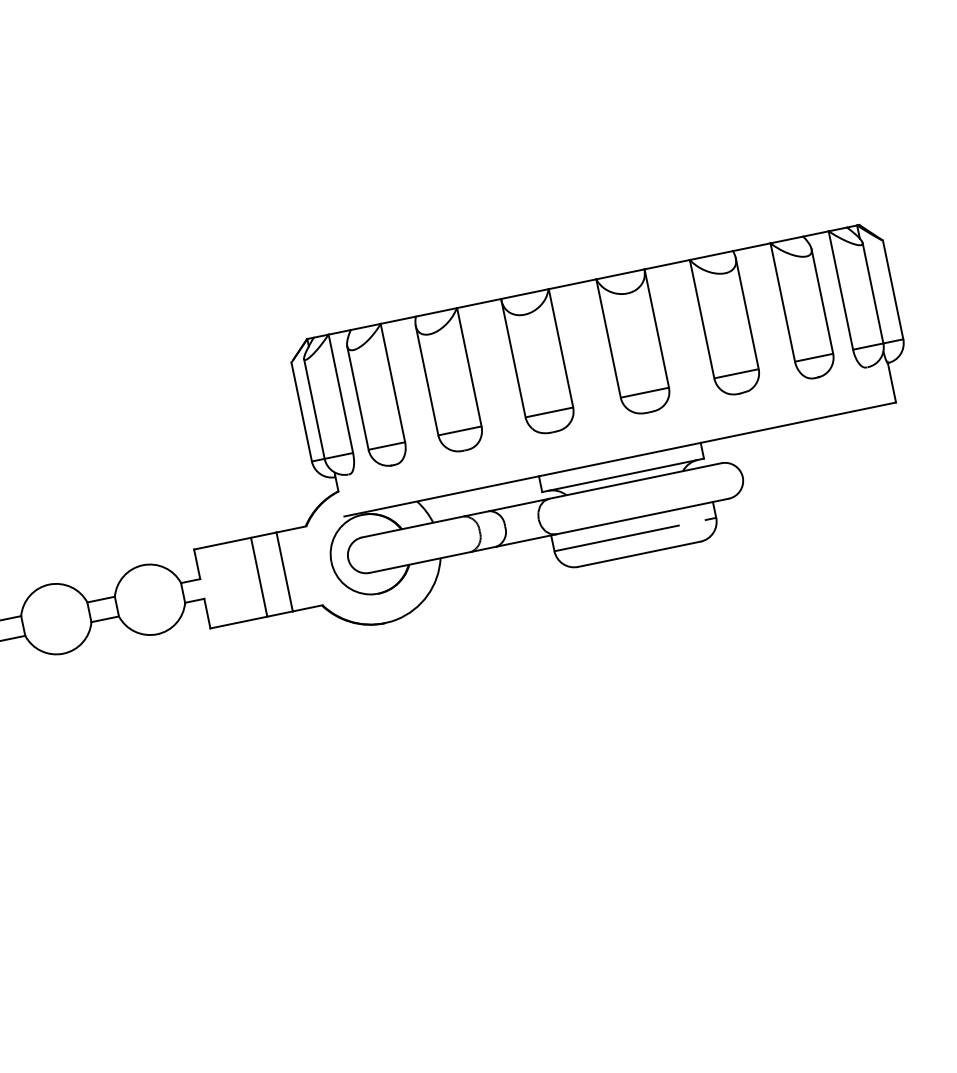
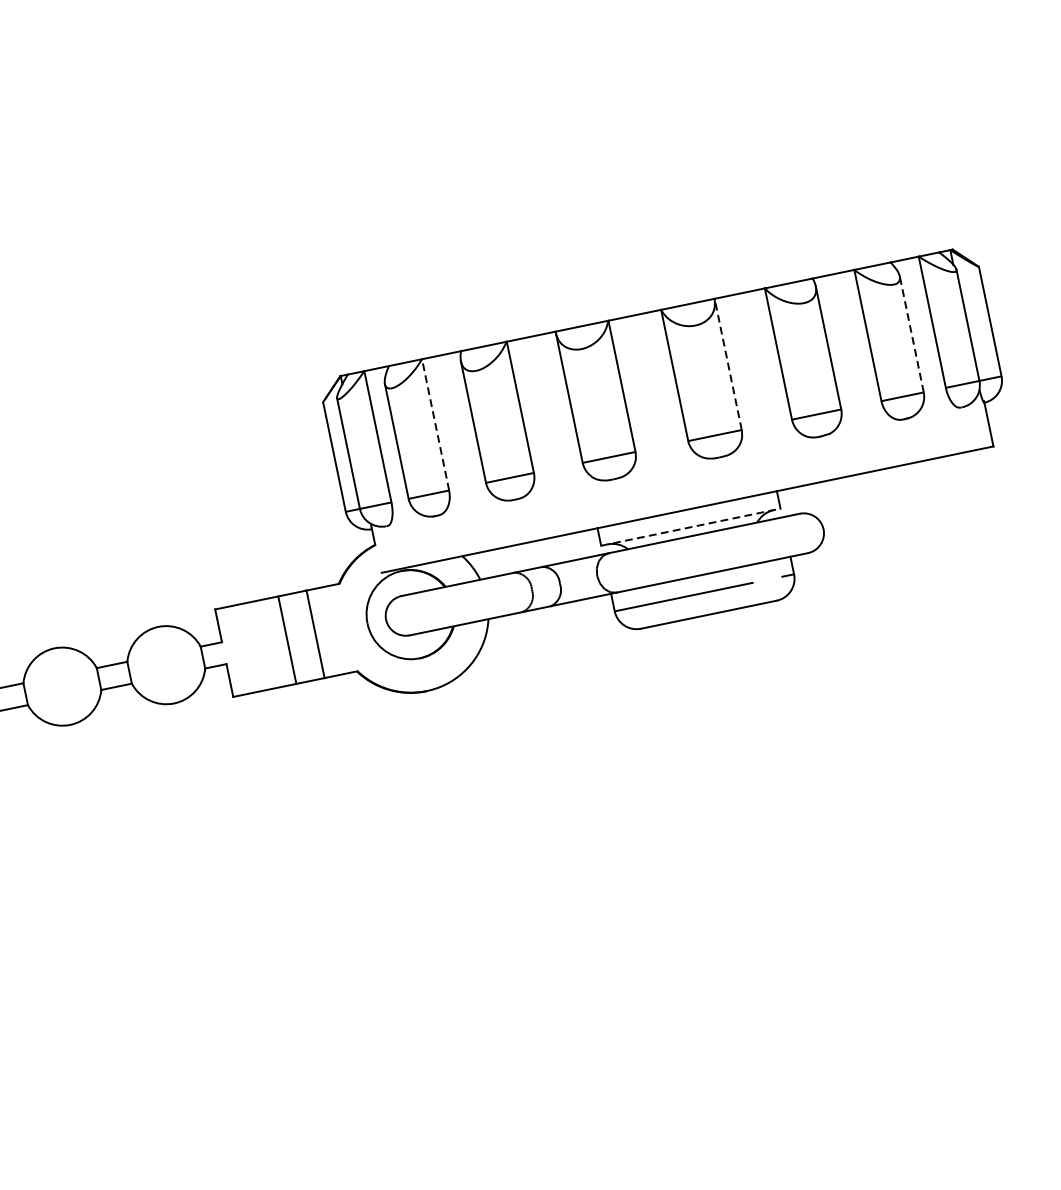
line: (822, 301) -> (911, 334), solid -> dashed
line: (656, 328) -> (727, 364), solid -> dashed
line: (392, 382) -> (435, 424), solid -> dashed
line: (623, 475) -> (691, 527), solid -> dashed

